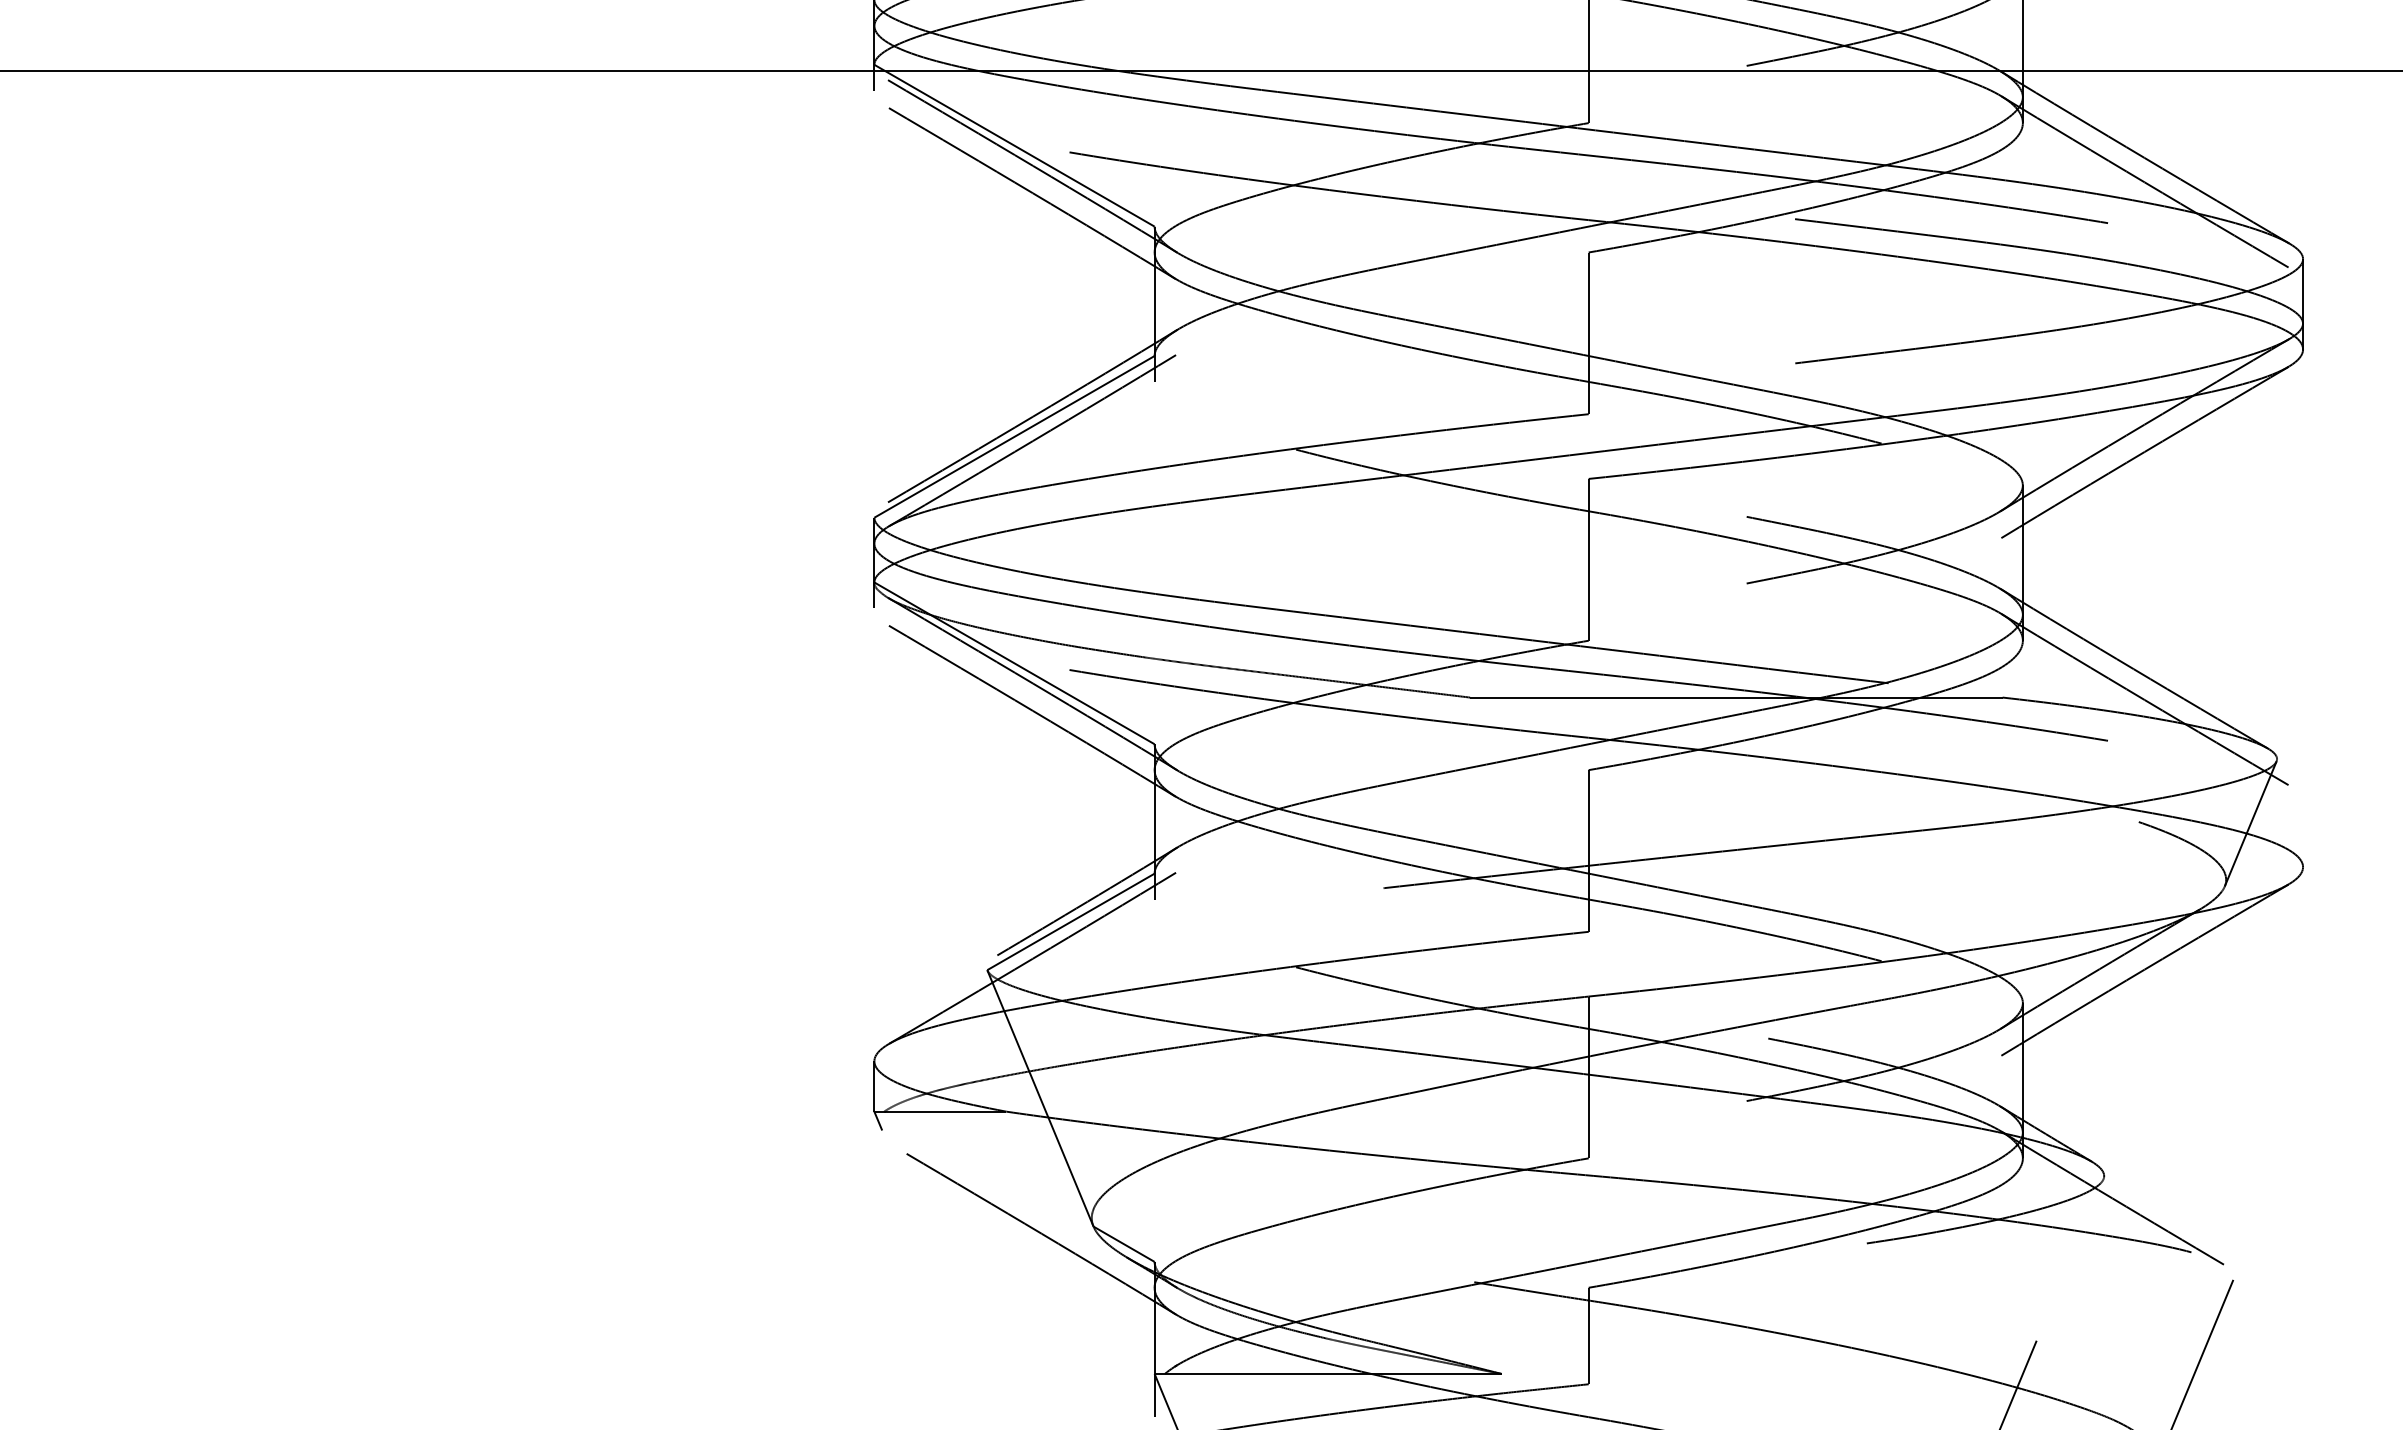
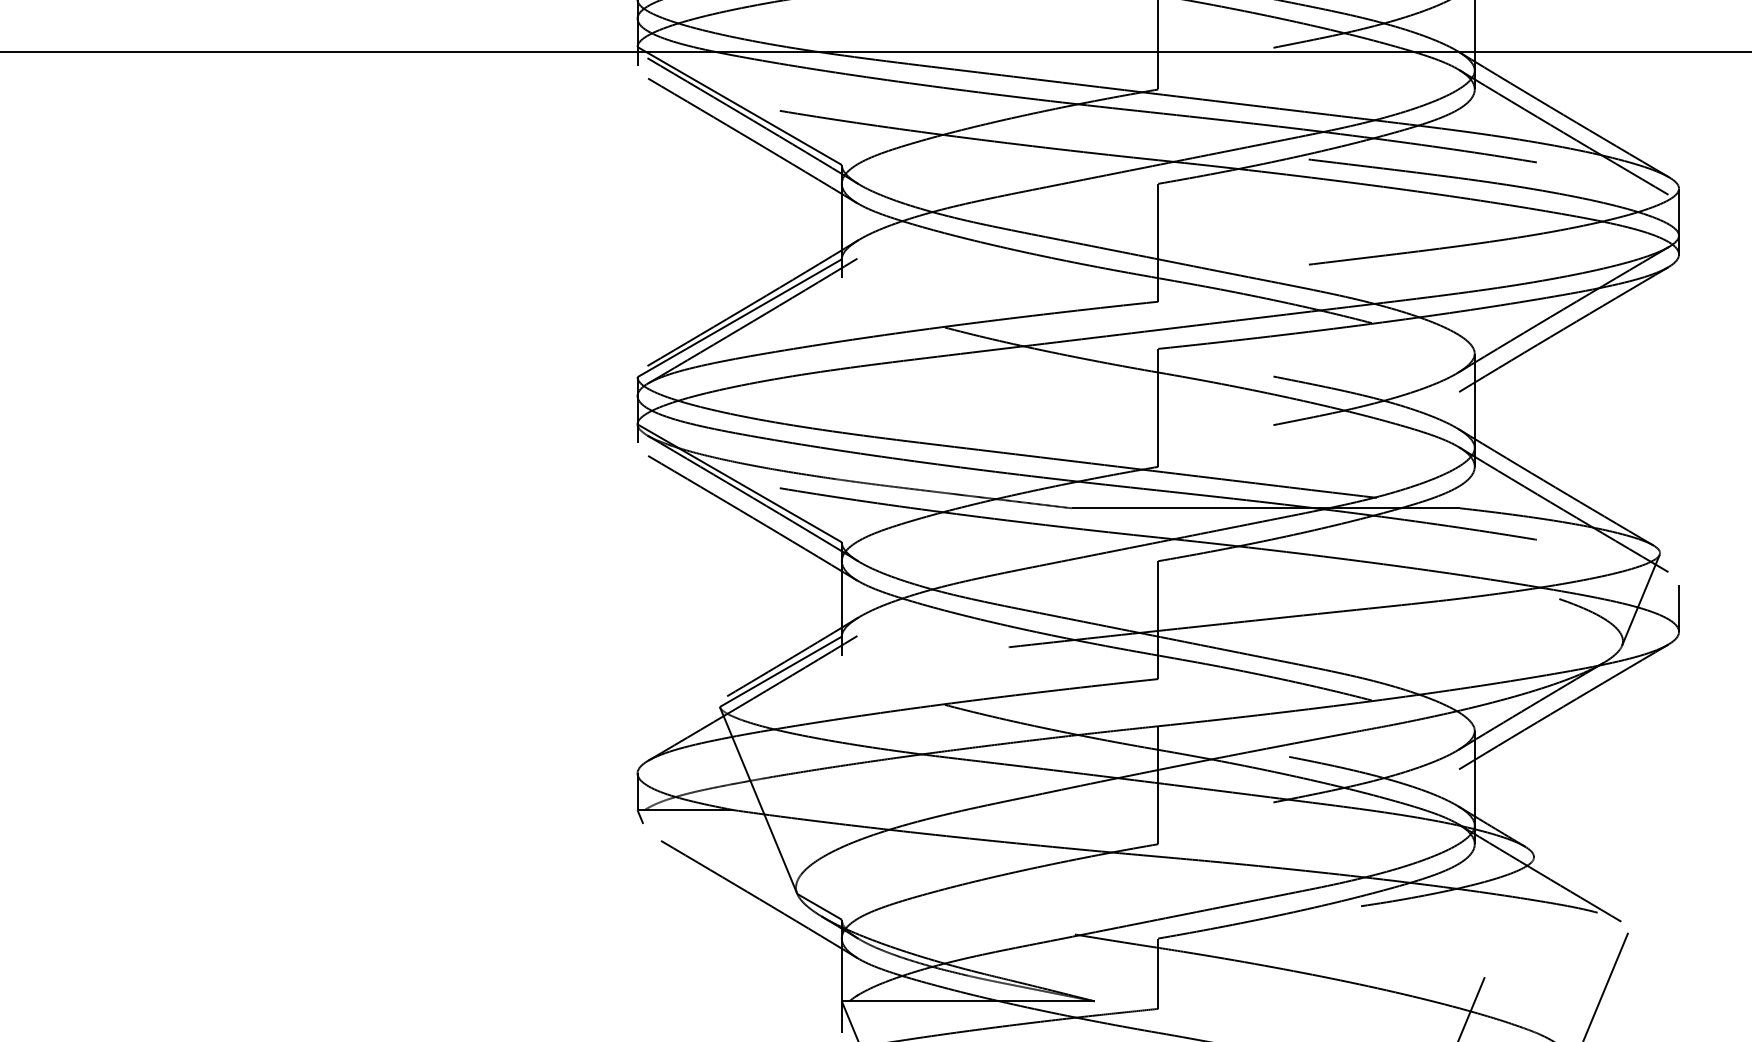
line: (2303, 834) -> (1679, 608), added

